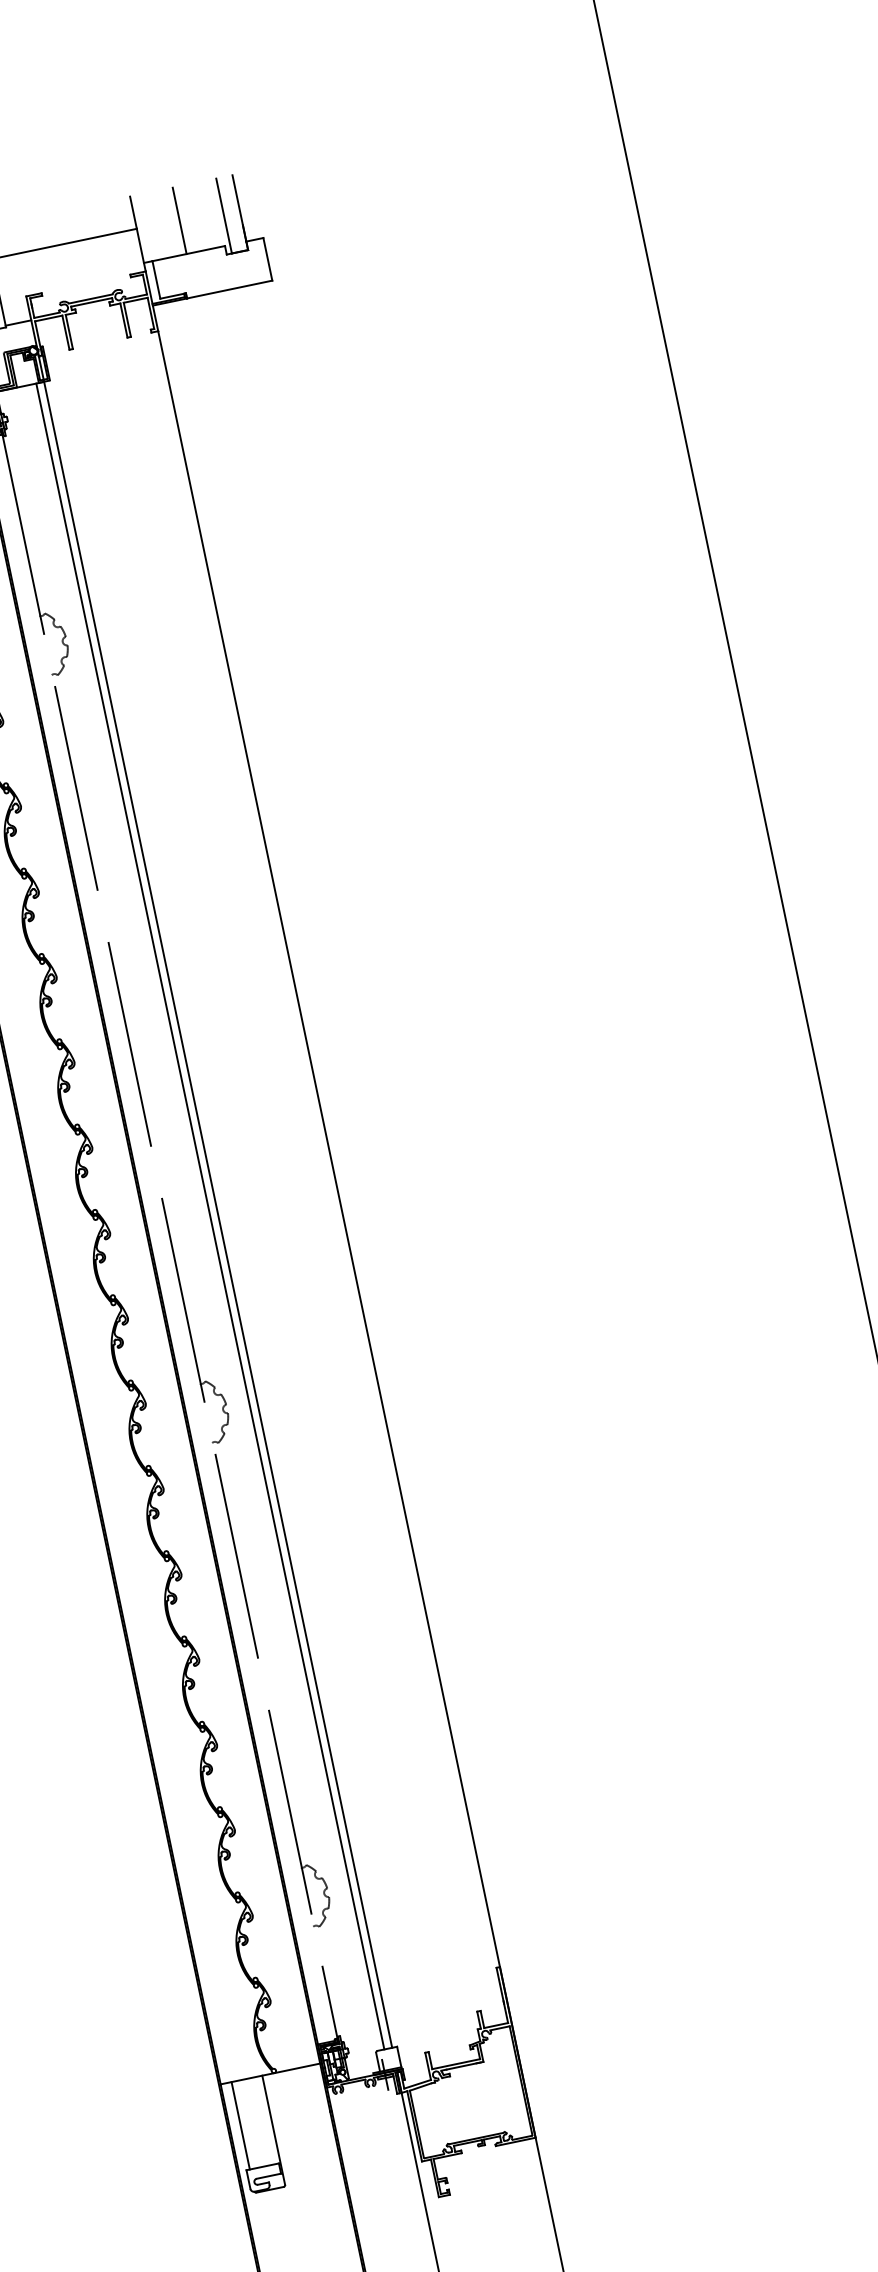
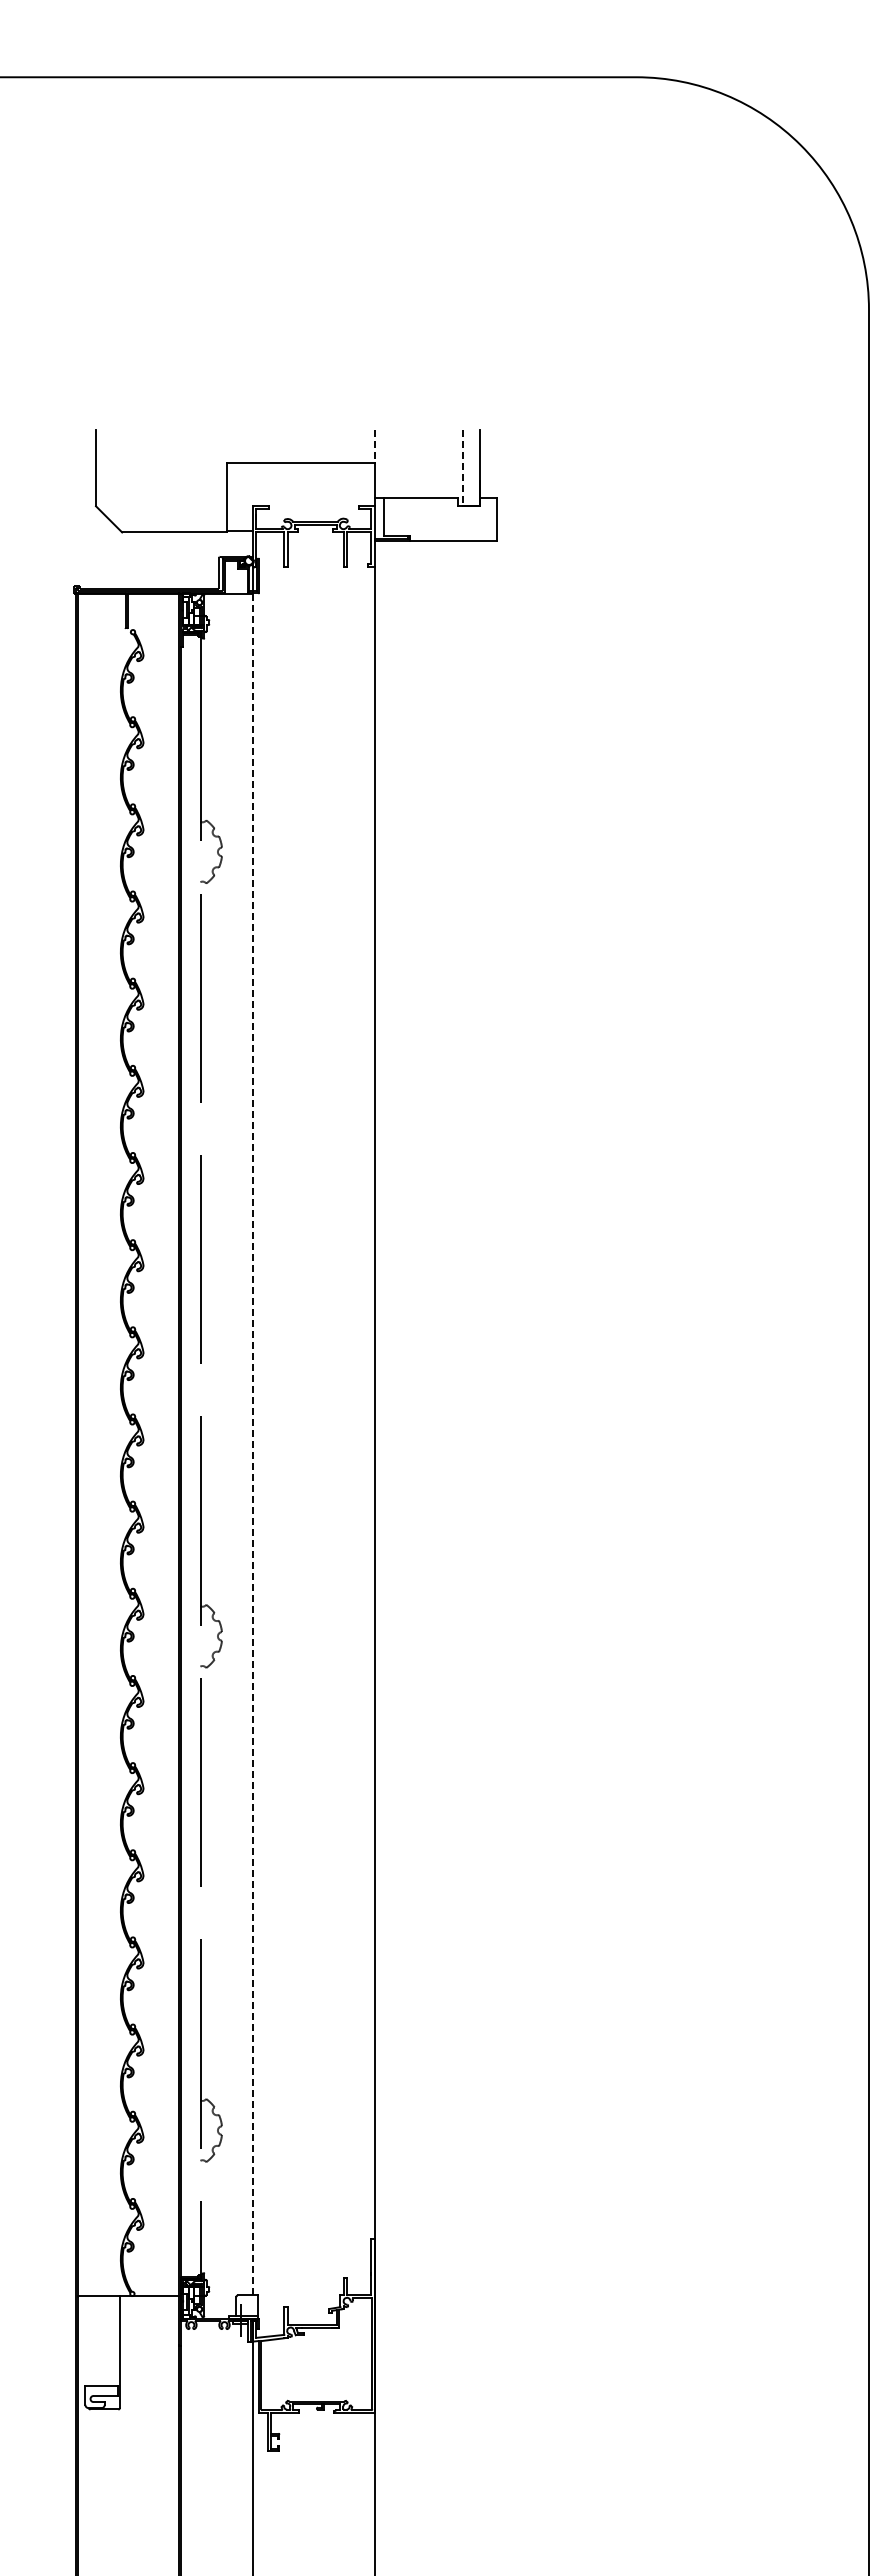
line: (133, 213) -> (374, 446), solid -> dashed
line: (223, 216) -> (462, 468), solid -> dashed
line: (179, 220) -> (418, 463), removed
line: (217, 1213) -> (252, 1443), solid -> dashed
line: (209, 1216) -> (244, 1444), removed
line: (240, 2125) -> (88, 2340), removed

